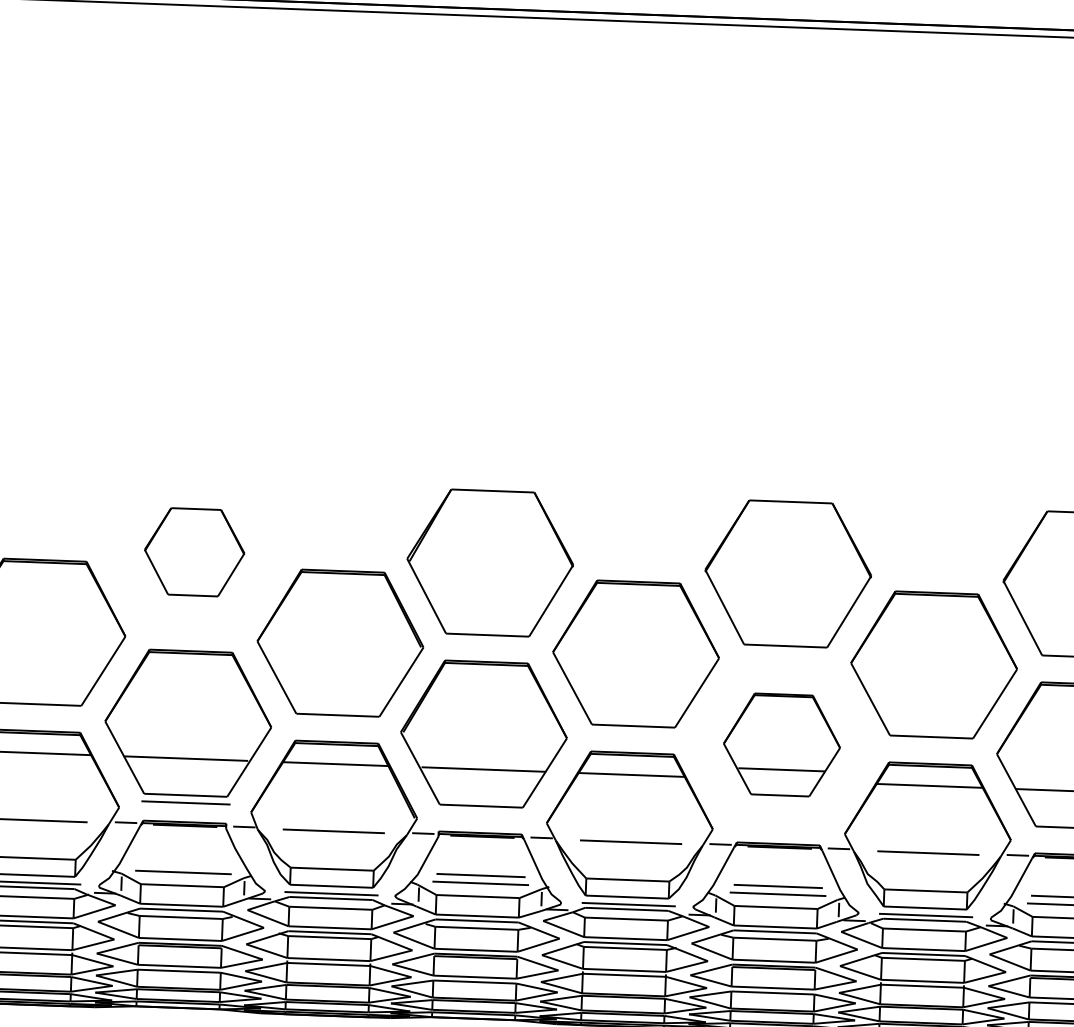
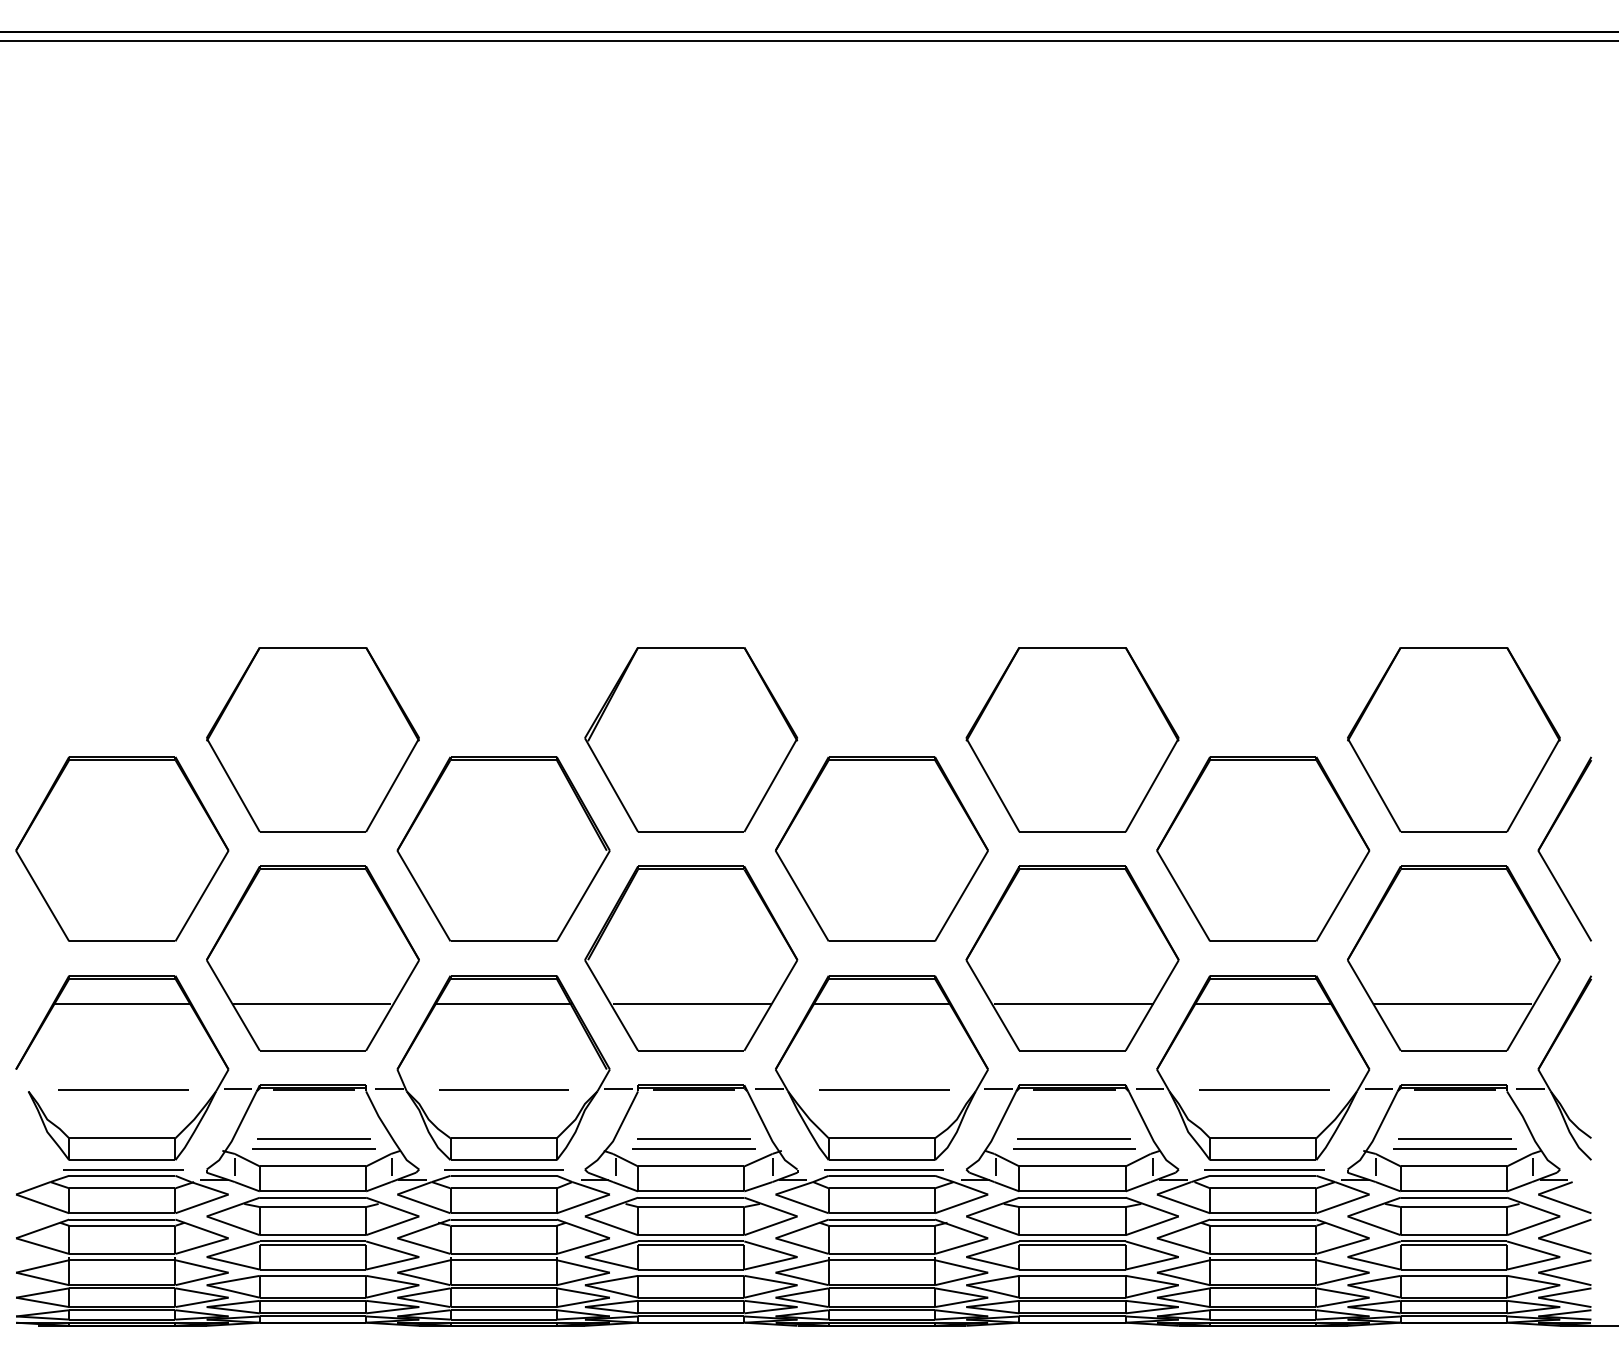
part: (194, 552) -> (312, 739), size x1.67
part: (781, 744) -> (1072, 958), size x1.43
line: (185, 802) -> (313, 1138), moved

